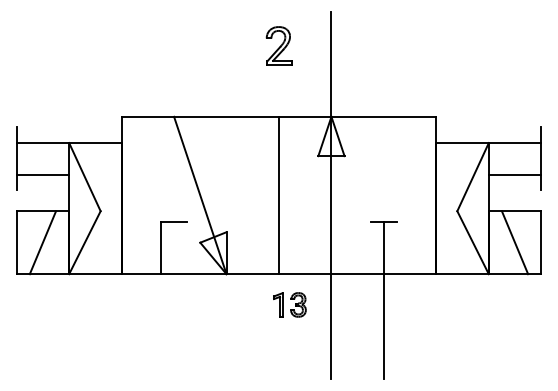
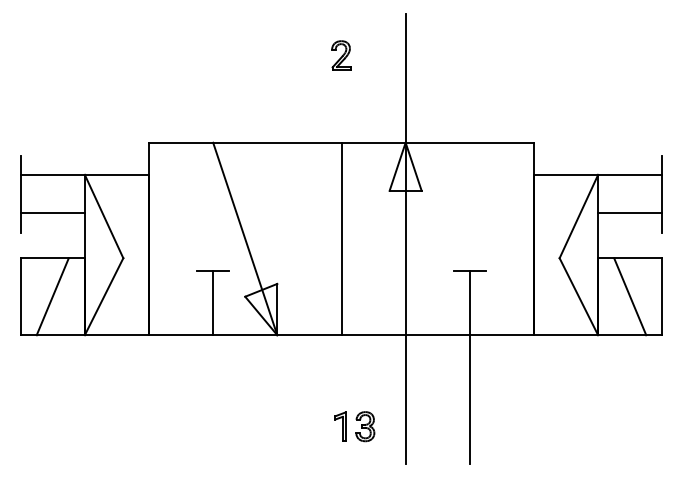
part: (278, 44) -> (340, 54), size x0.62
line: (161, 247) -> (213, 302), moved
part: (289, 304) -> (354, 426), moved

